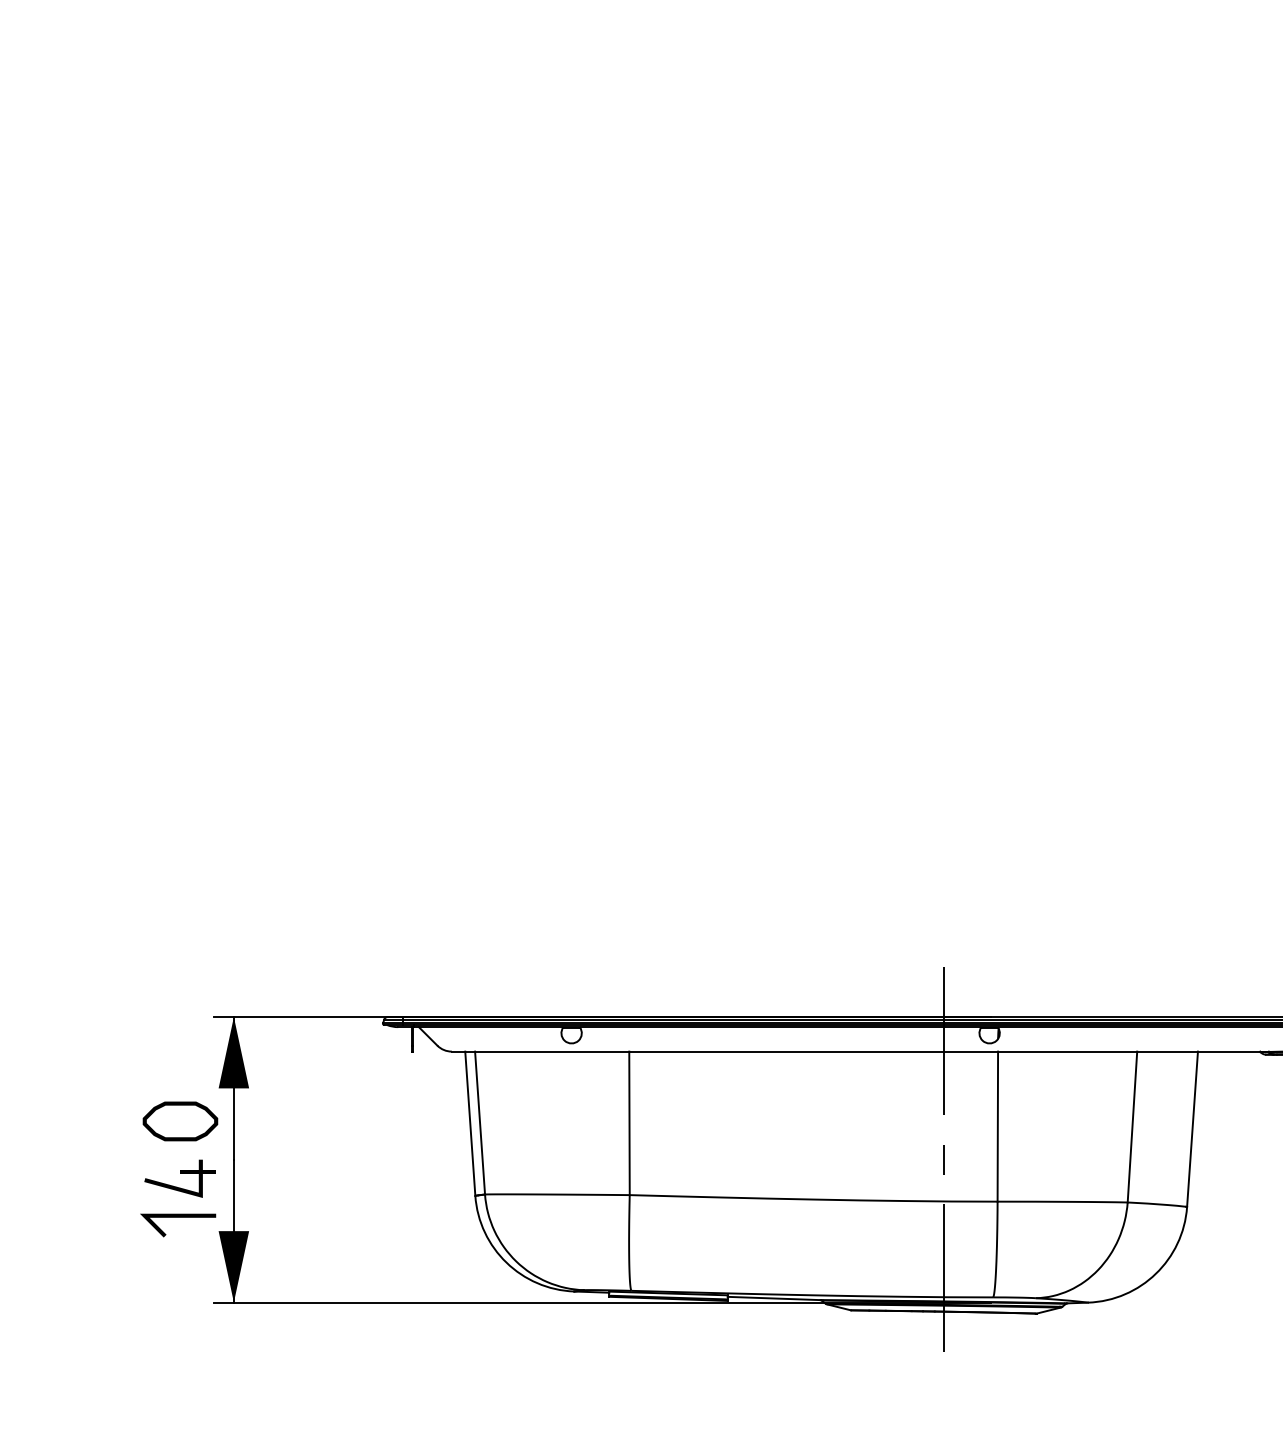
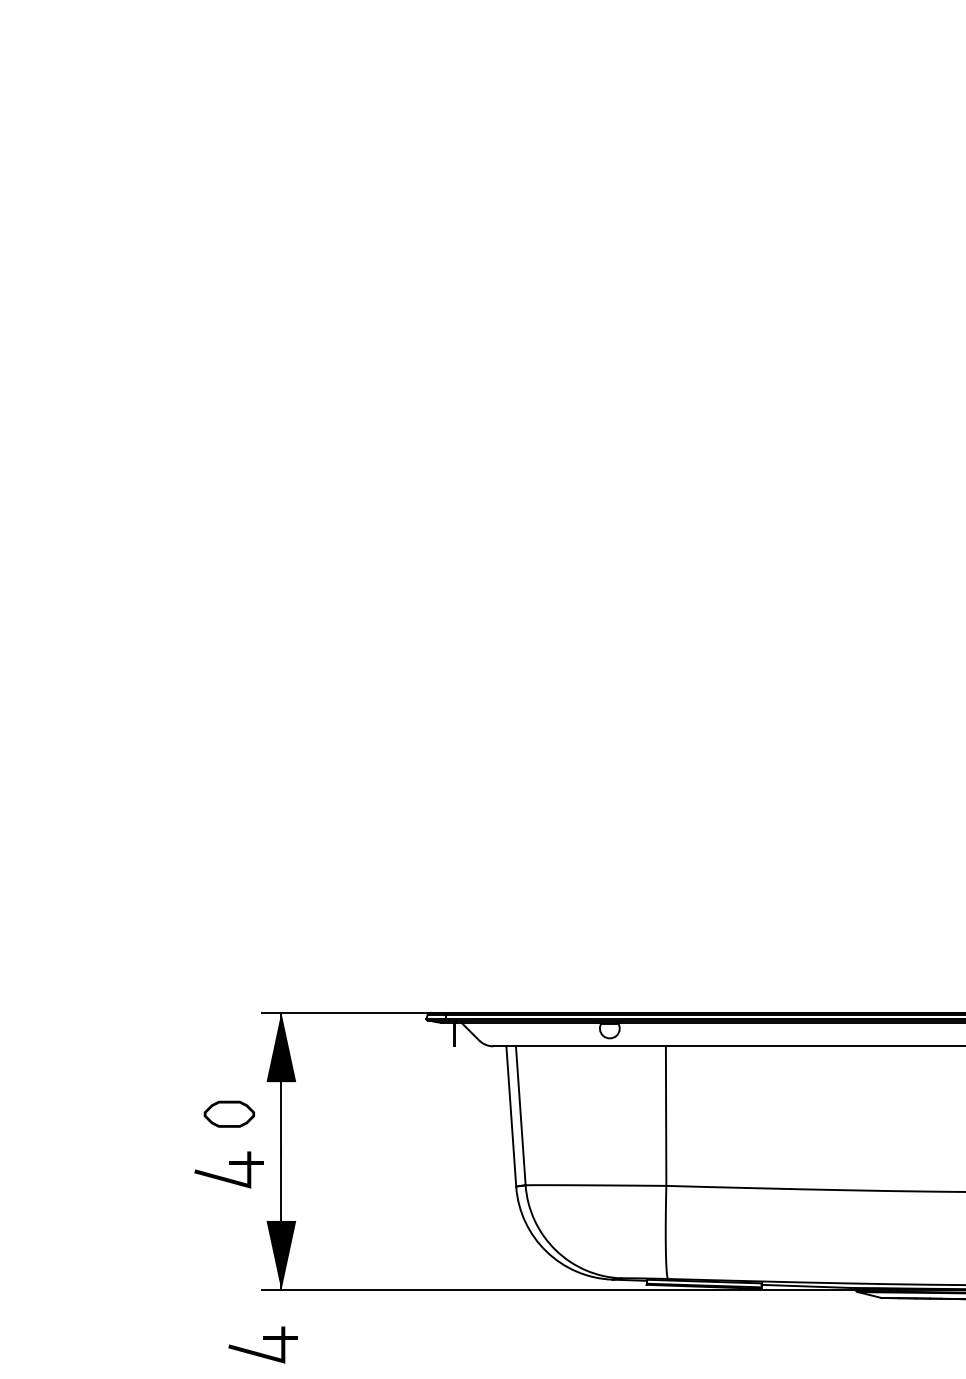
part: (180, 1121) -> (229, 1114), size x0.7
line: (178, 1217) -> (227, 1207), removed
part: (214, 1358) -> (262, 1344), added

